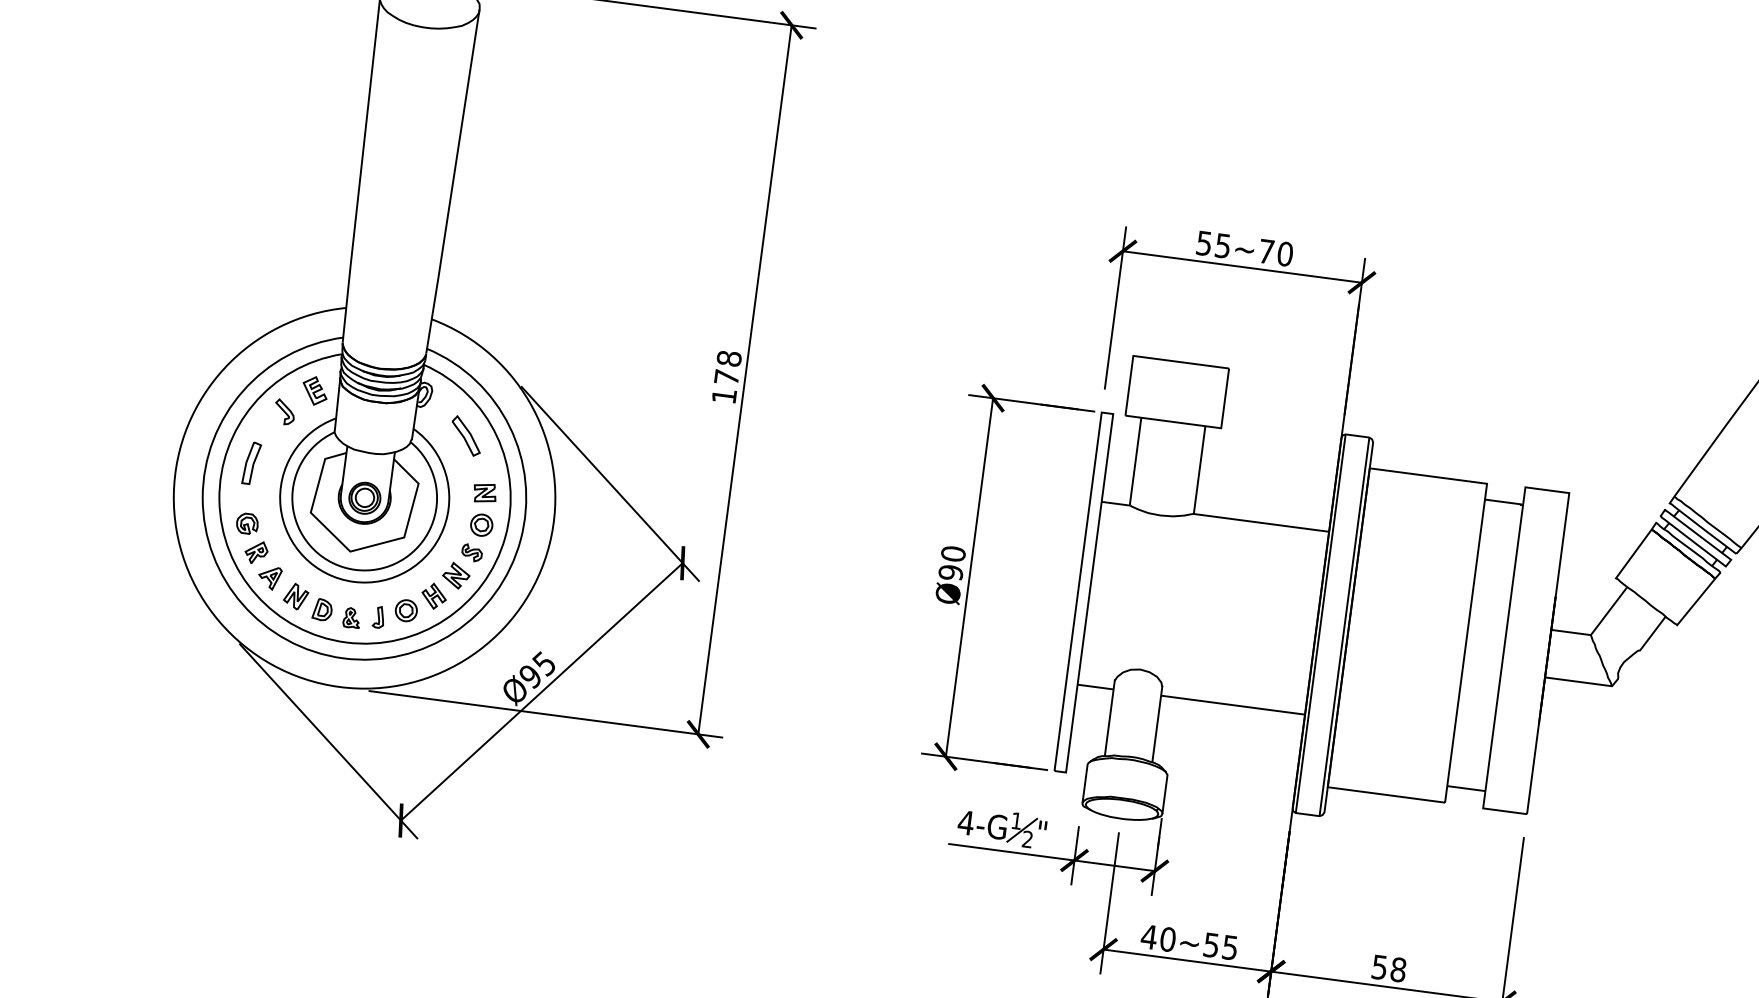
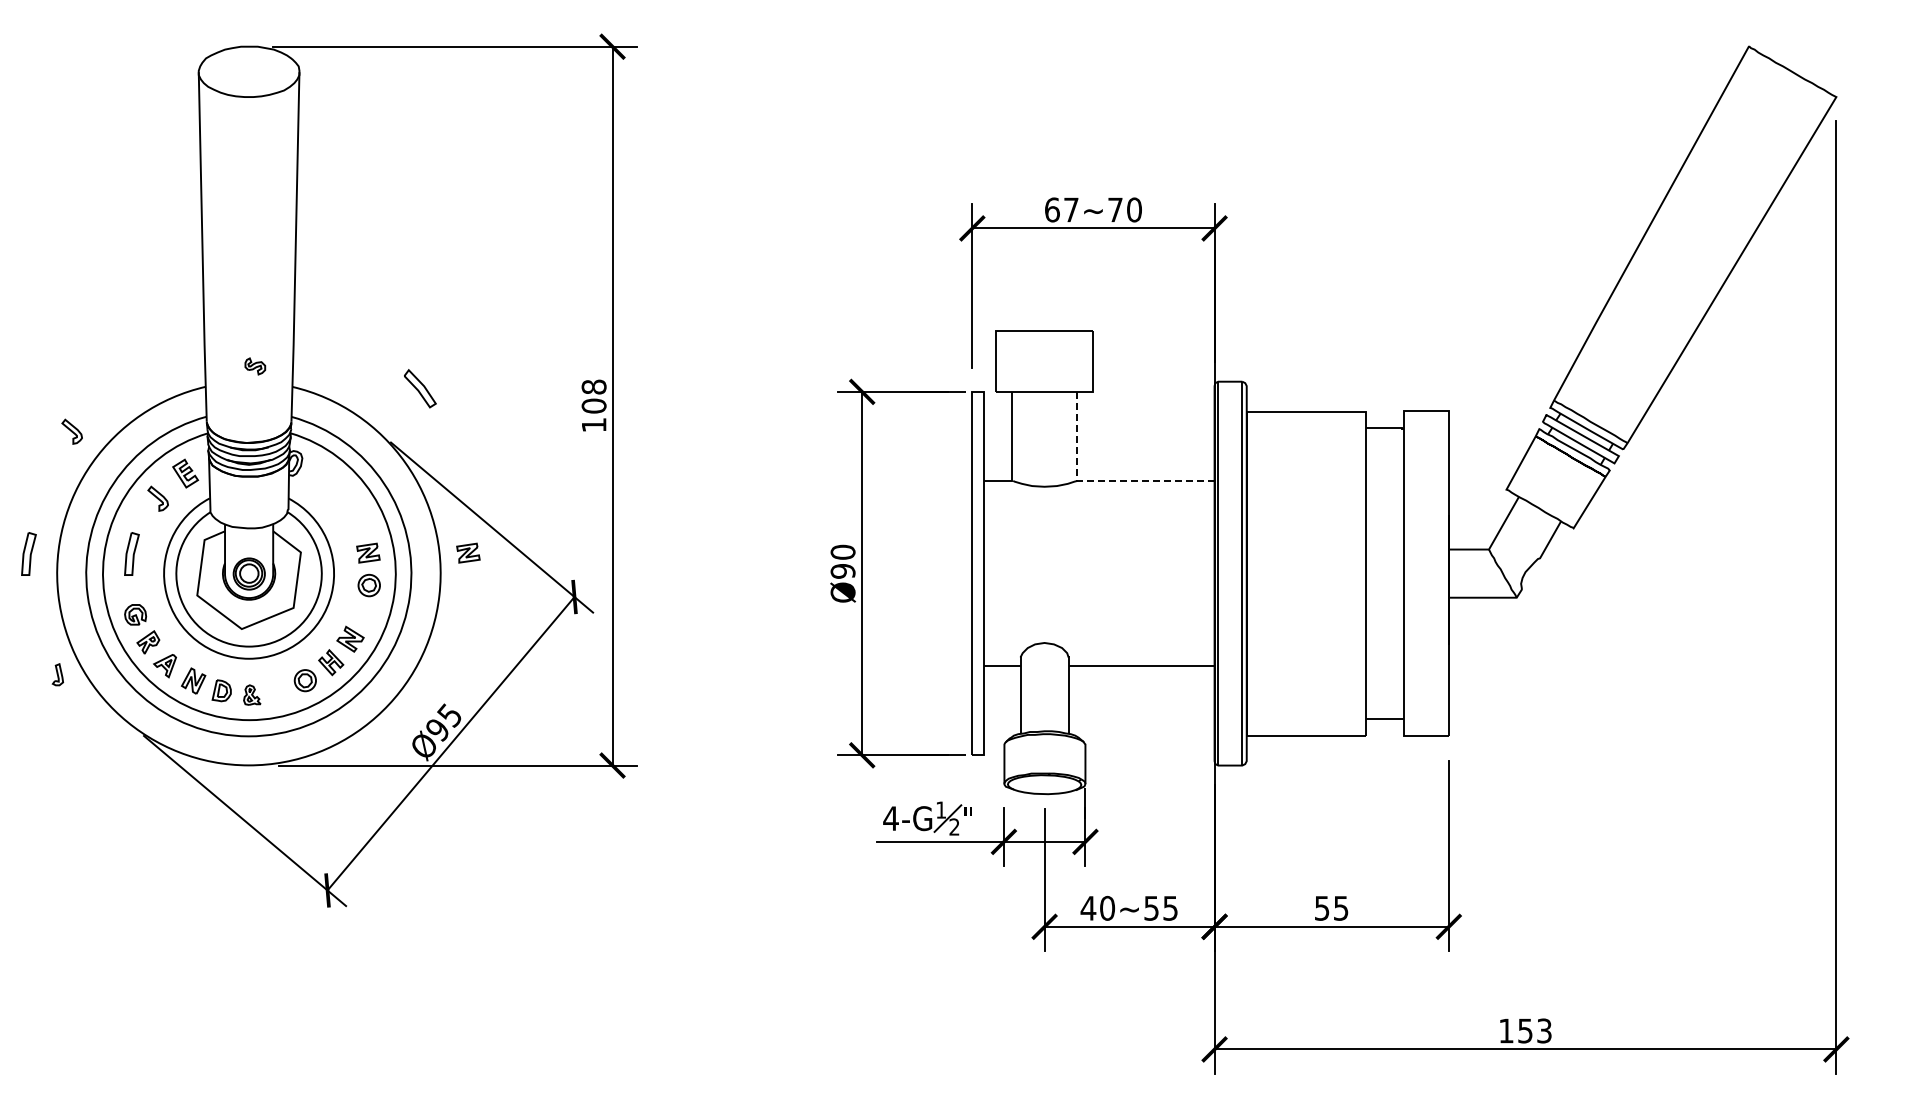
text: (1213, 244) -> (1061, 209), 55~70 -> 67~70
part: (208, 334) -> (71, 431), added
text: (726, 376) -> (593, 405), 178 -> 108
part: (466, 435) -> (420, 388), moved
part: (149, 449) -> (28, 553), added
part: (583, 505) -> (468, 552), added
line: (1217, 516) -> (1101, 480), solid -> dashed
part: (472, 553) -> (255, 366), moved
part: (378, 616) -> (57, 674), moved
text: (1397, 968) -> (1340, 907), 58 -> 55

